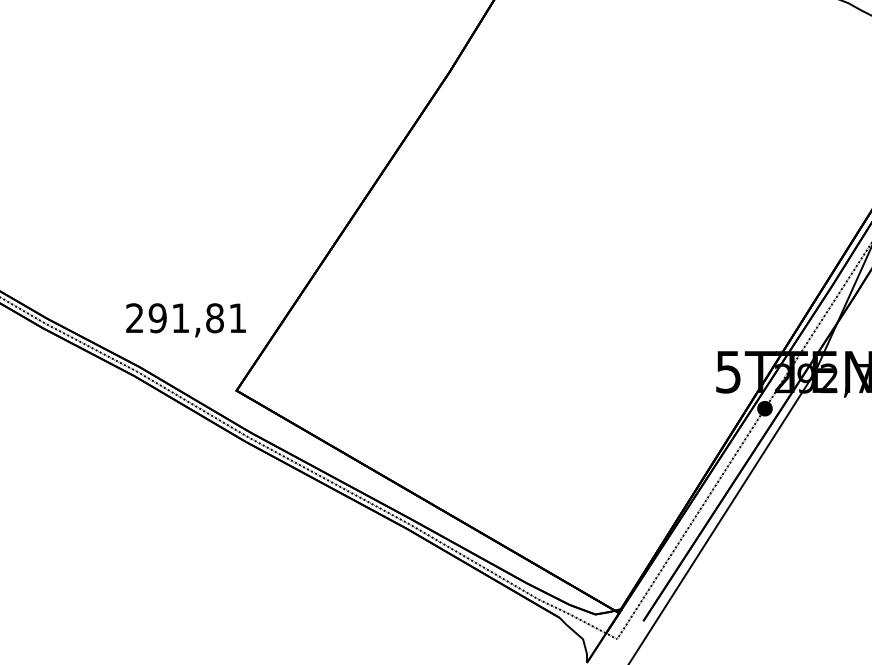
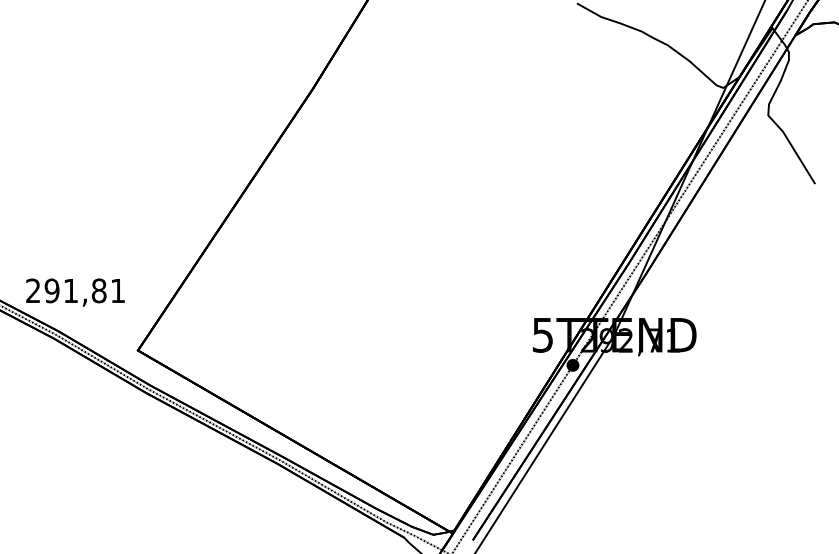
text: (186, 320) -> (75, 292), moved

